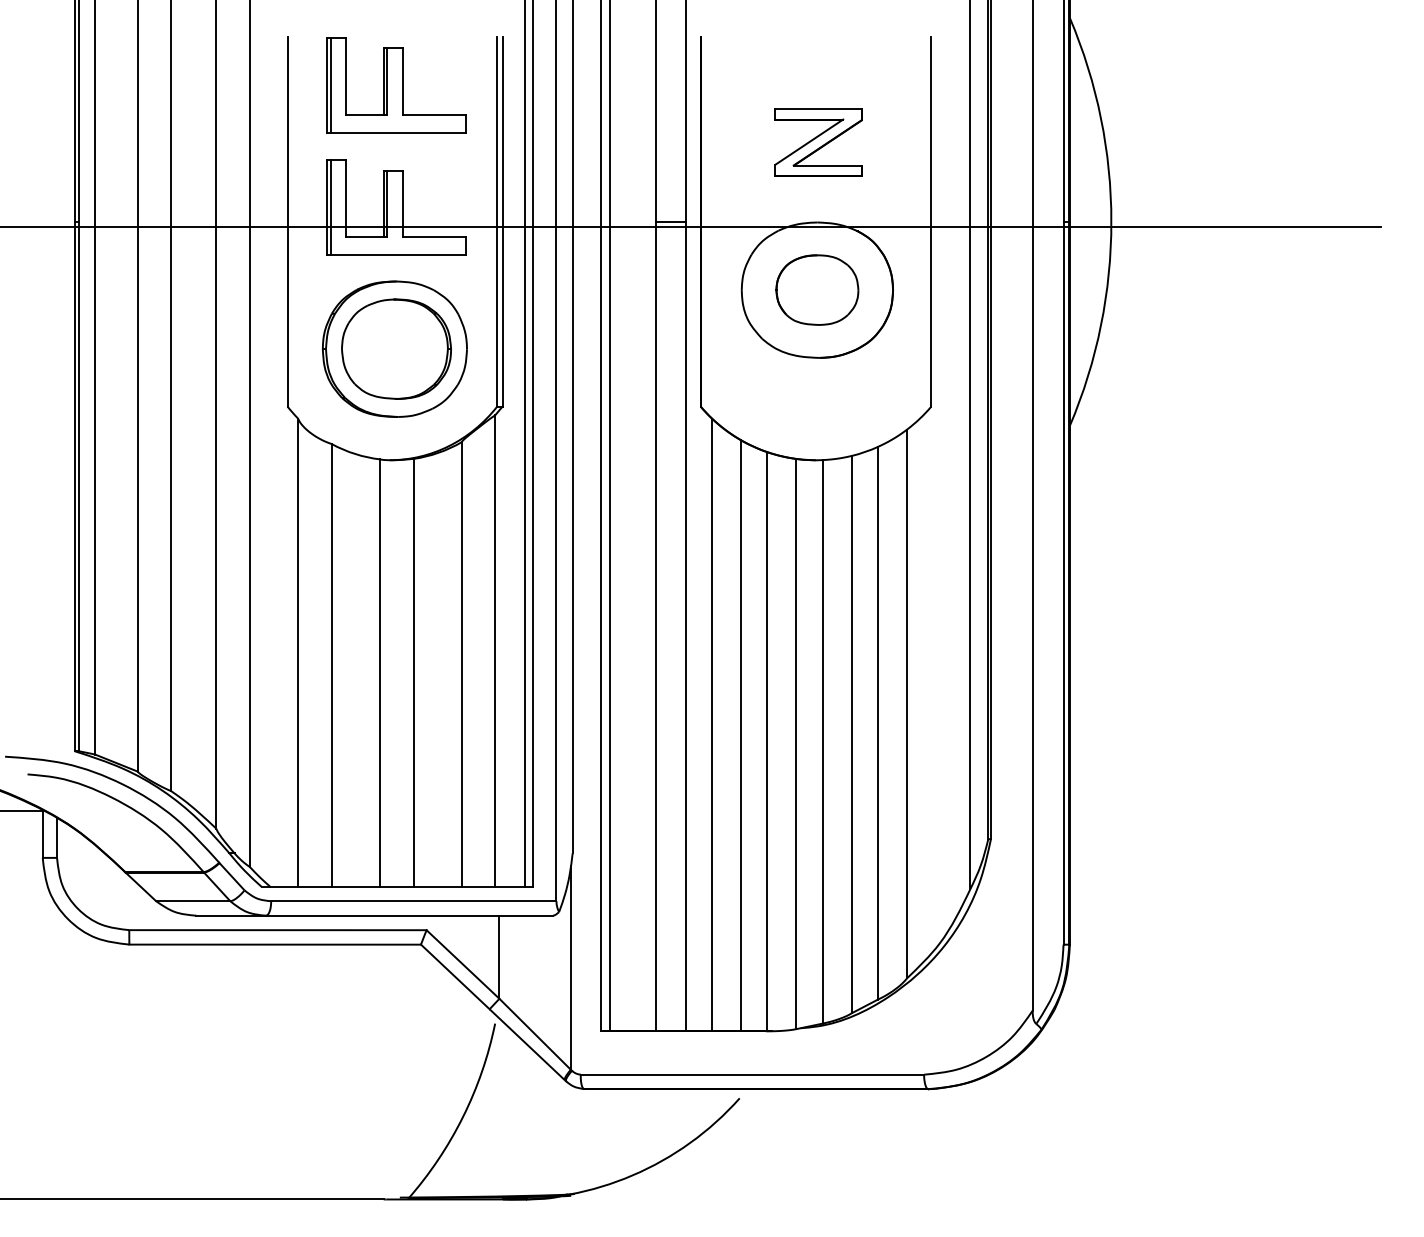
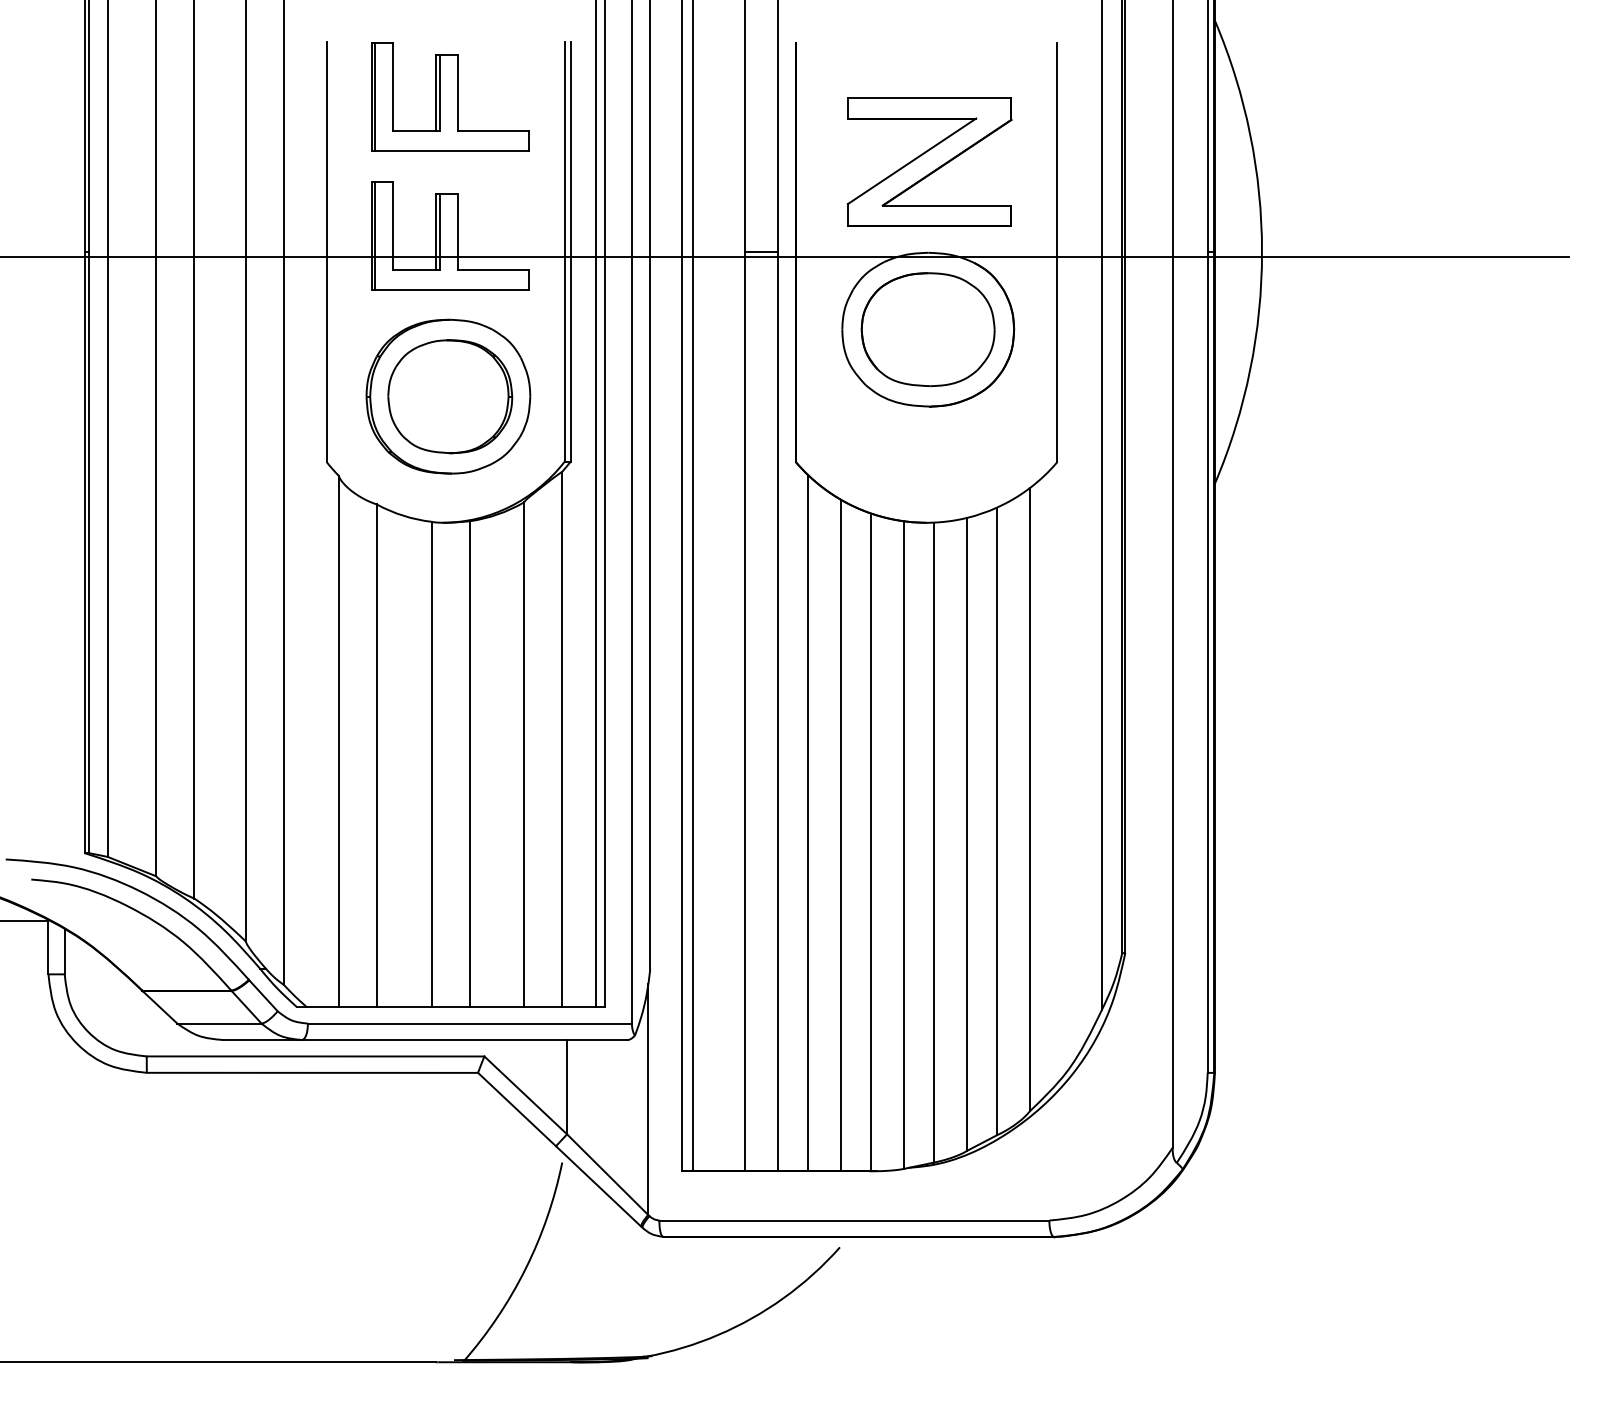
part: (818, 142) -> (929, 161), size x1.67
part: (817, 289) -> (928, 328), size x1.43

